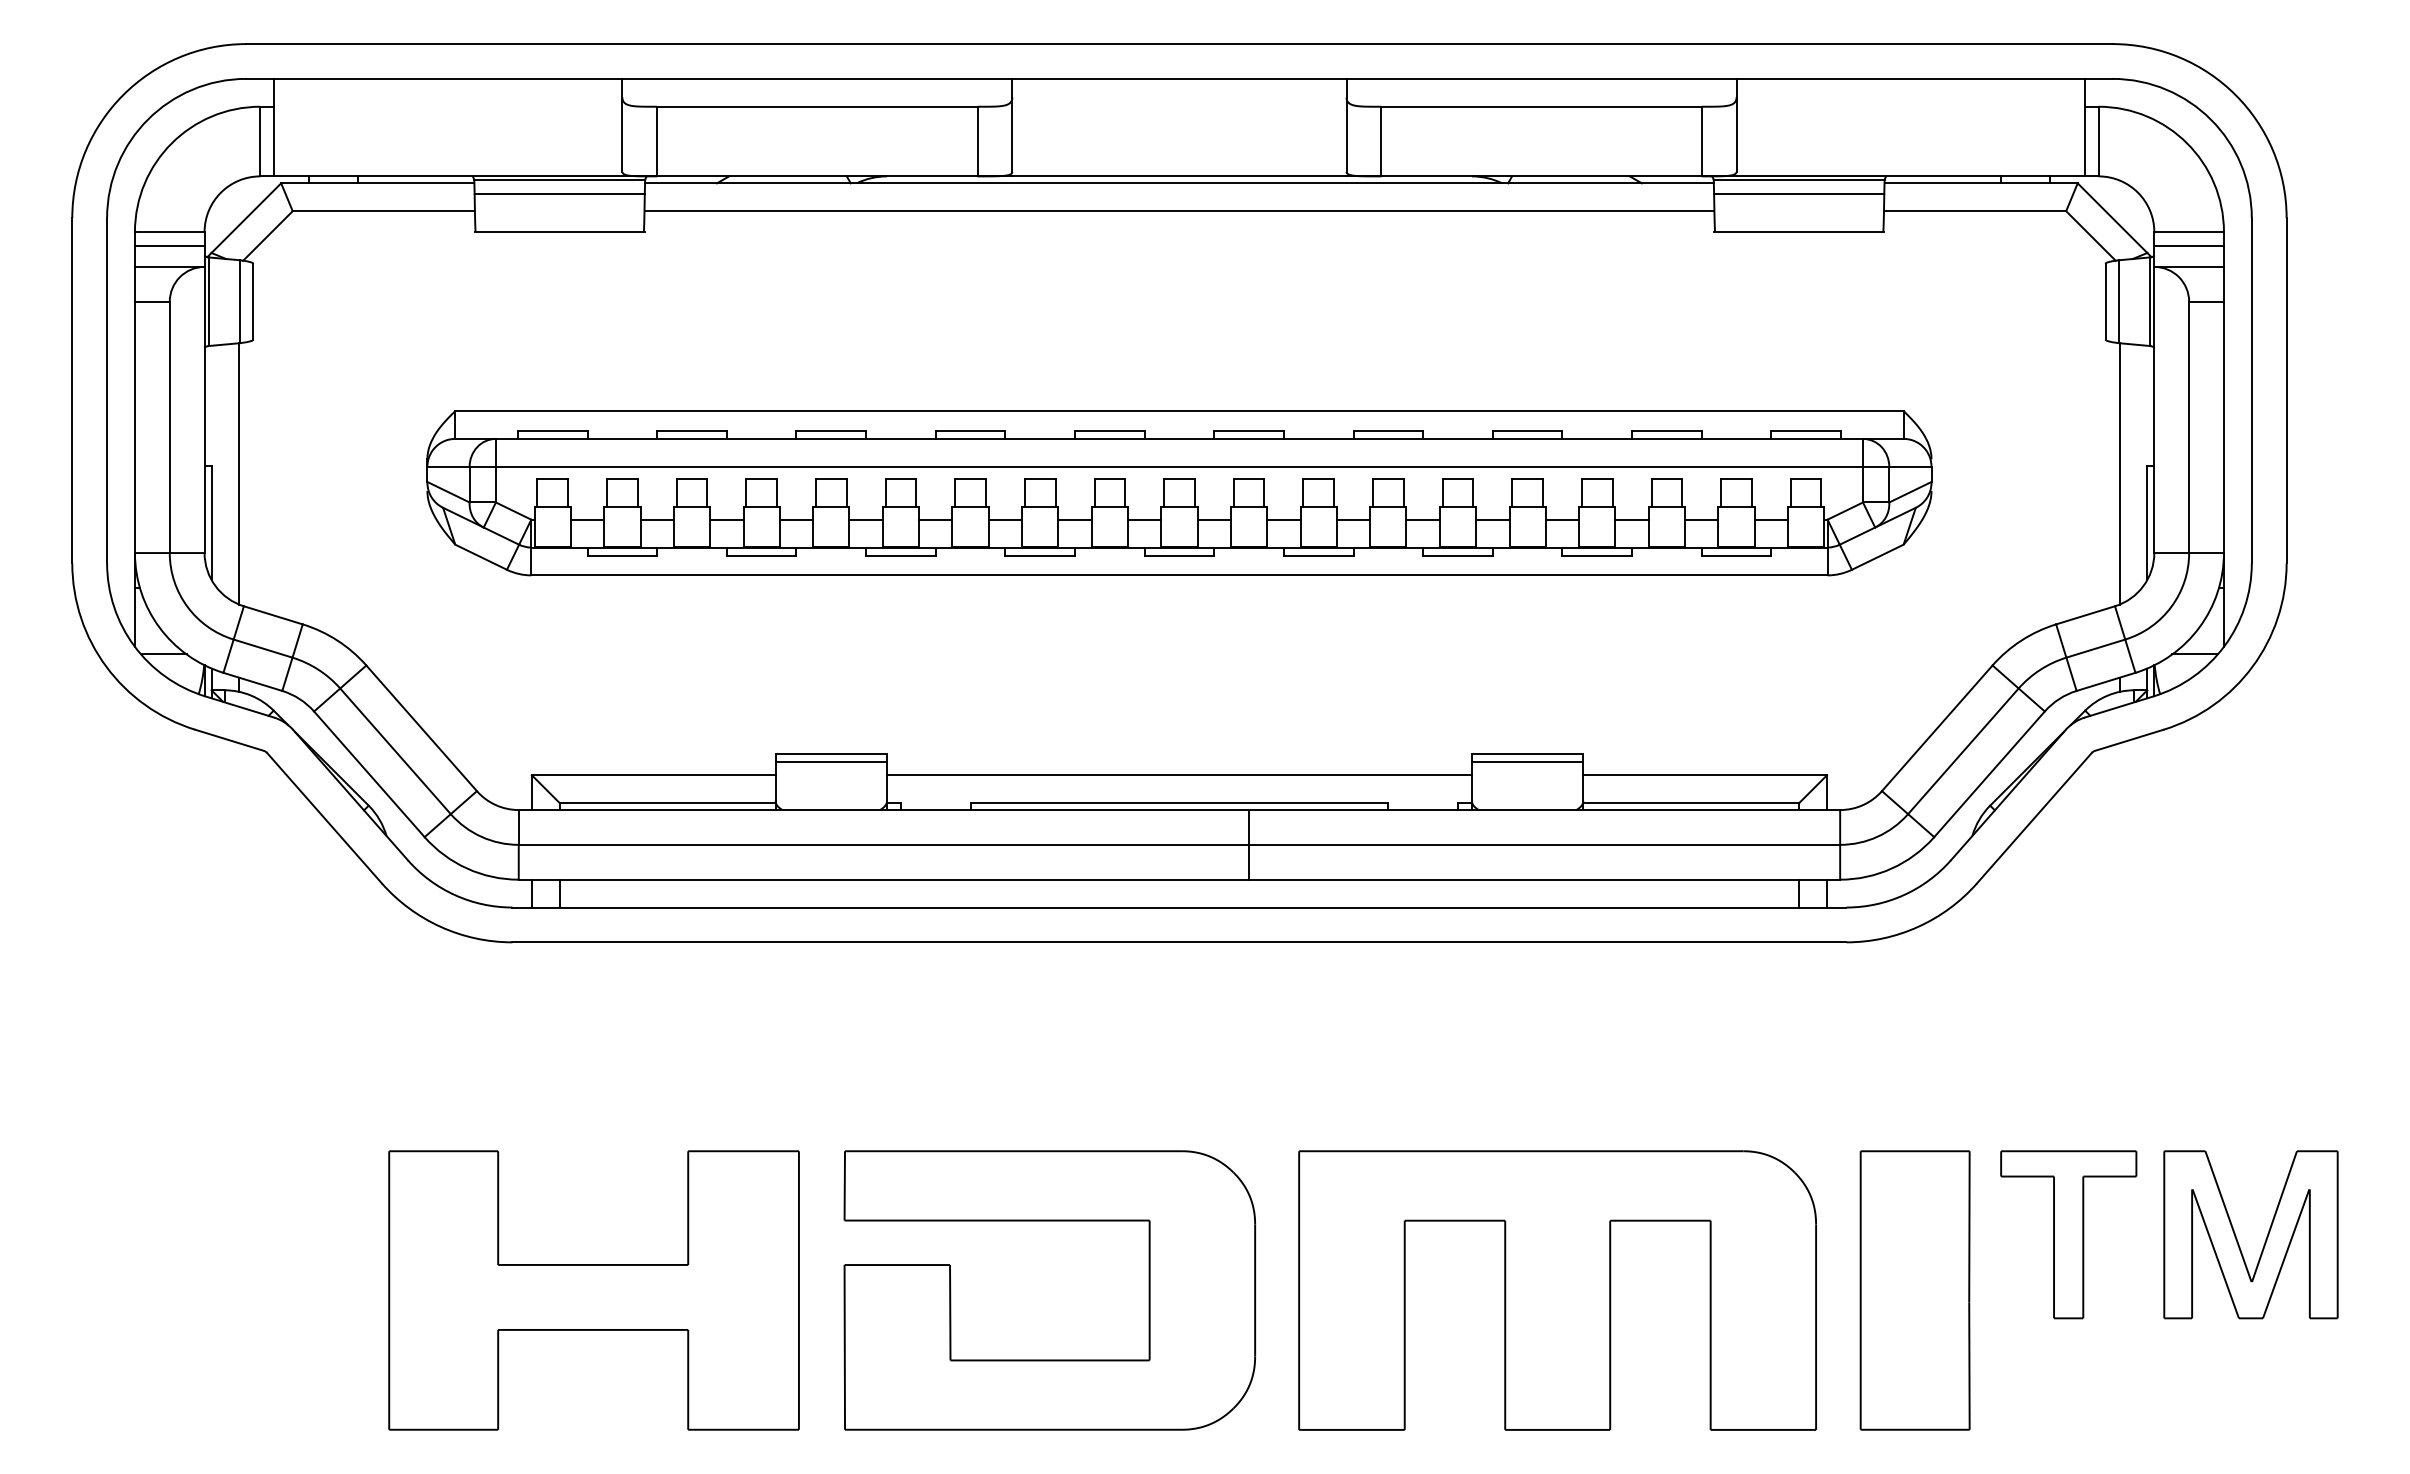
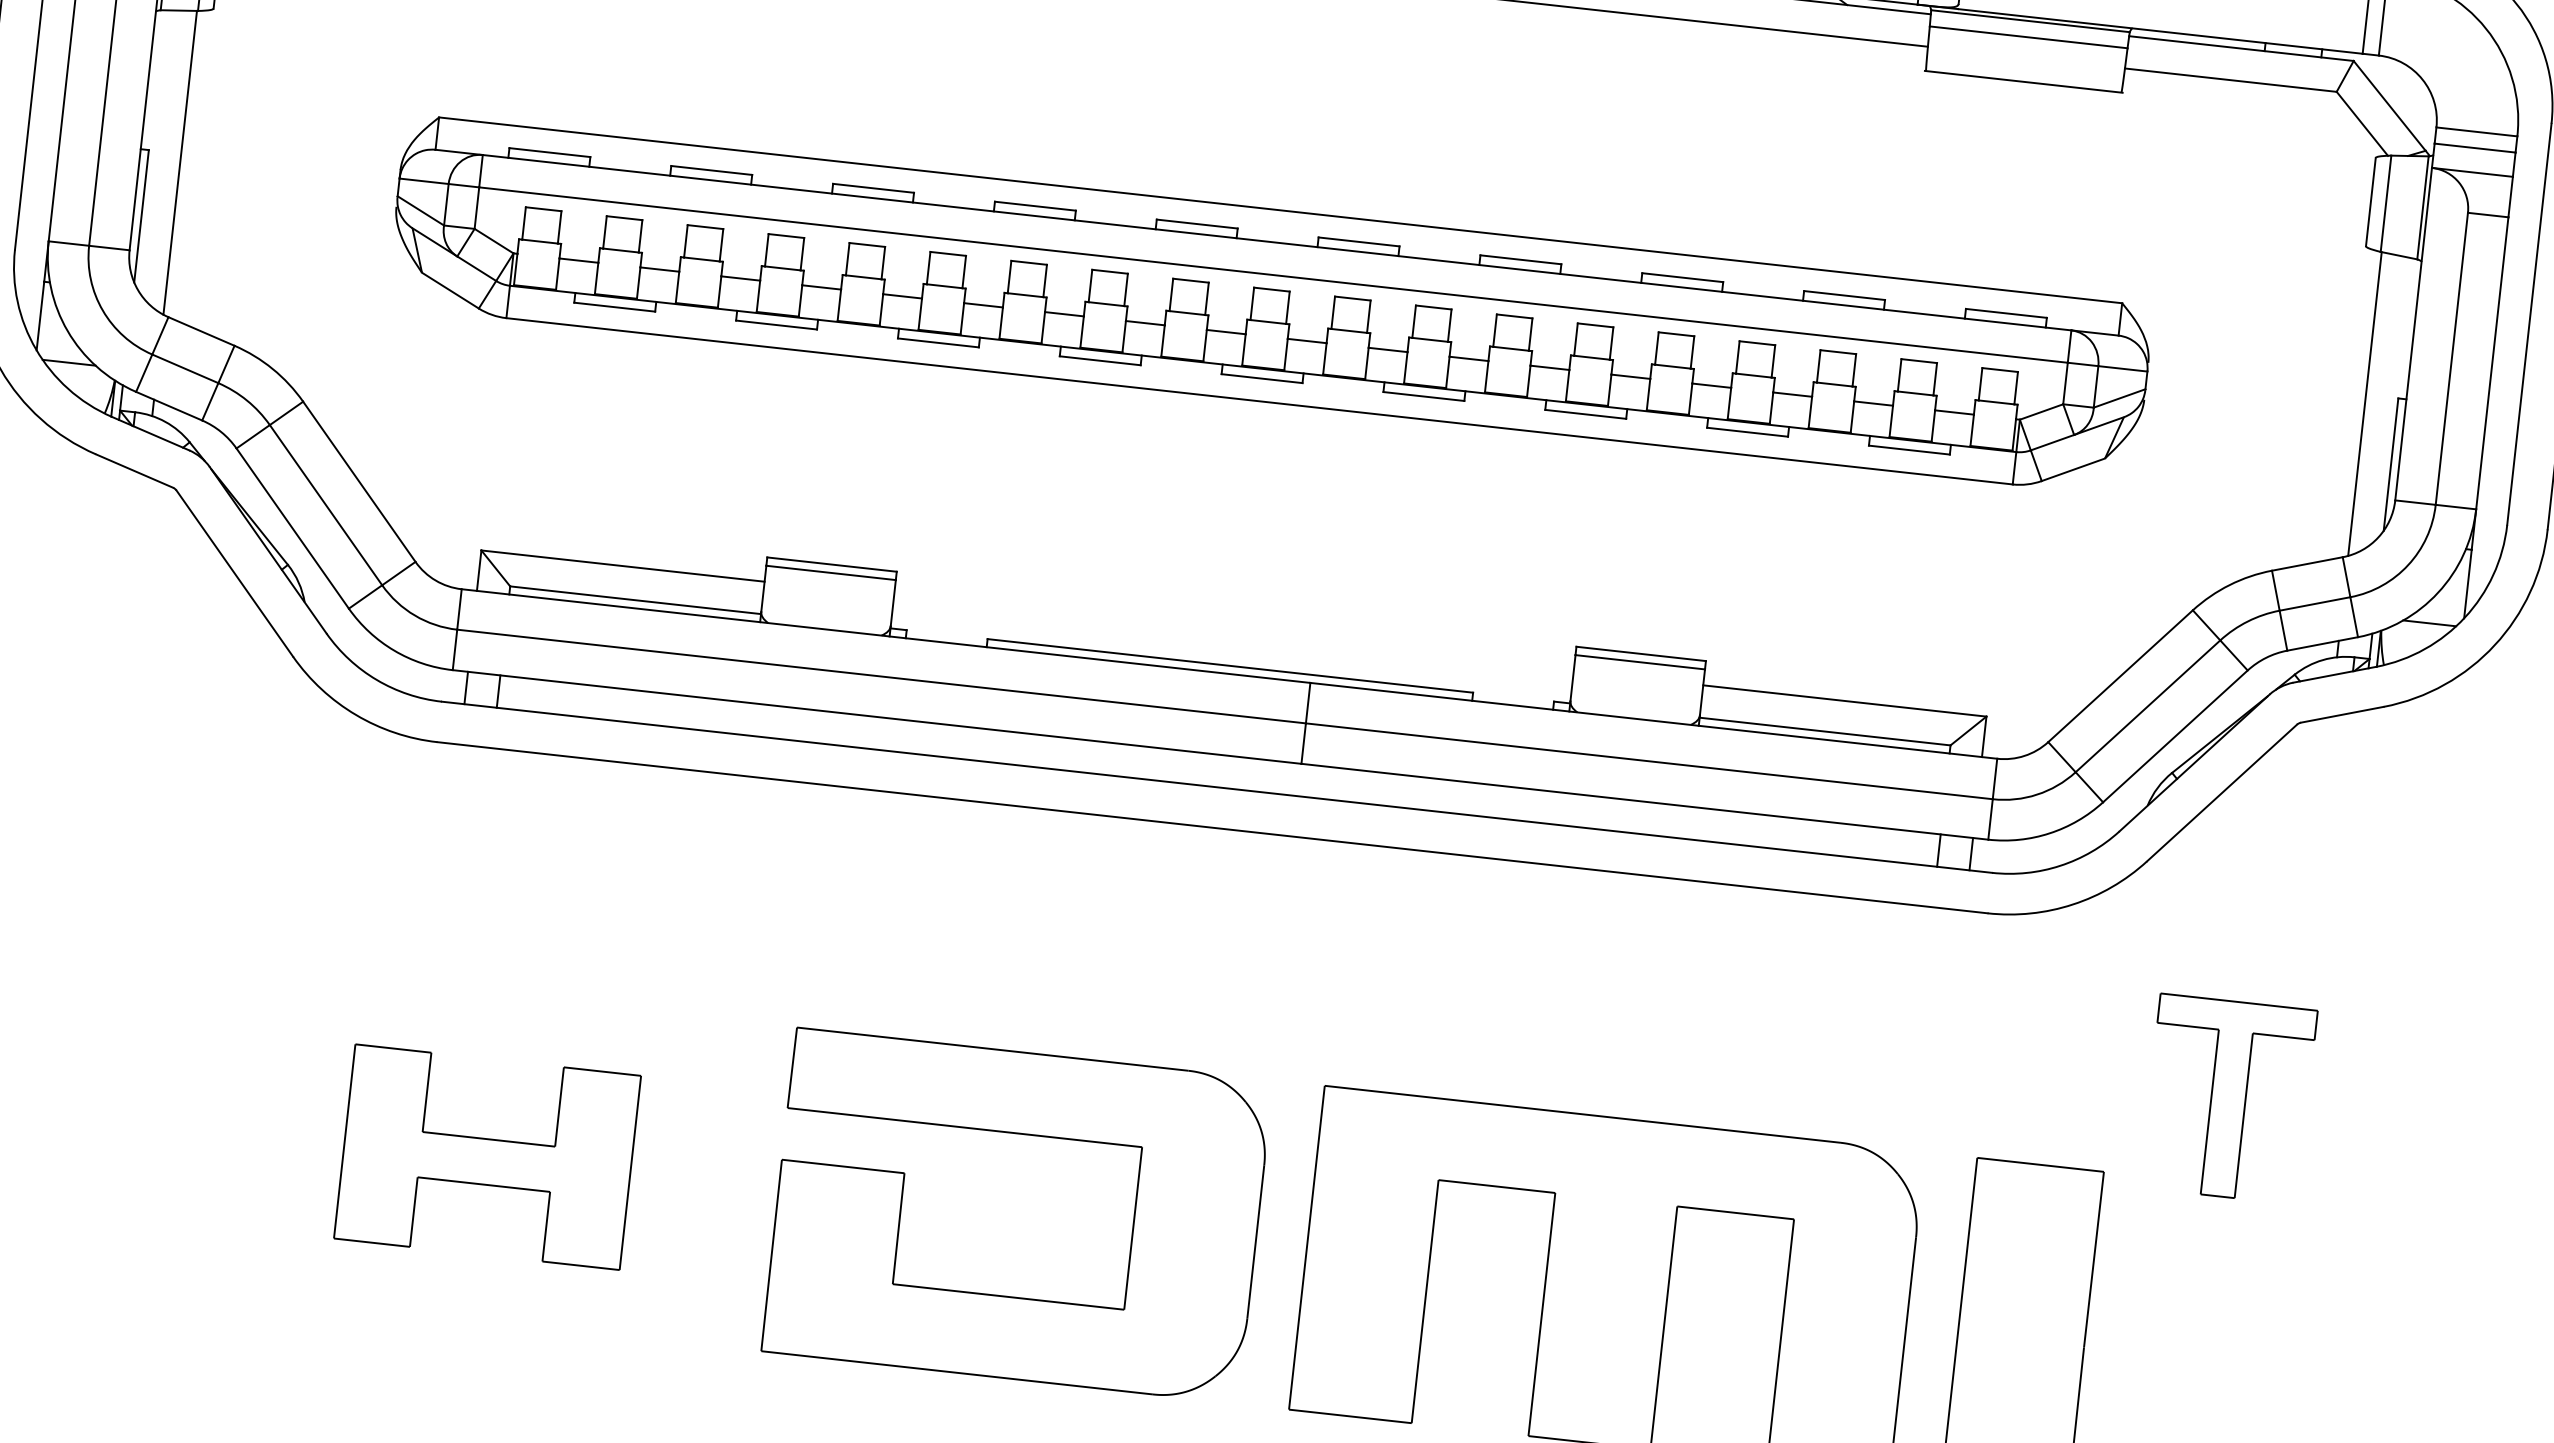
line: (1179, 775) -> (1233, 633), removed
part: (2068, 1234) -> (2228, 1098), moved
part: (2237, 1238) -> (2403, 1307), removed
part: (593, 1290) -> (486, 1157), size x0.6

